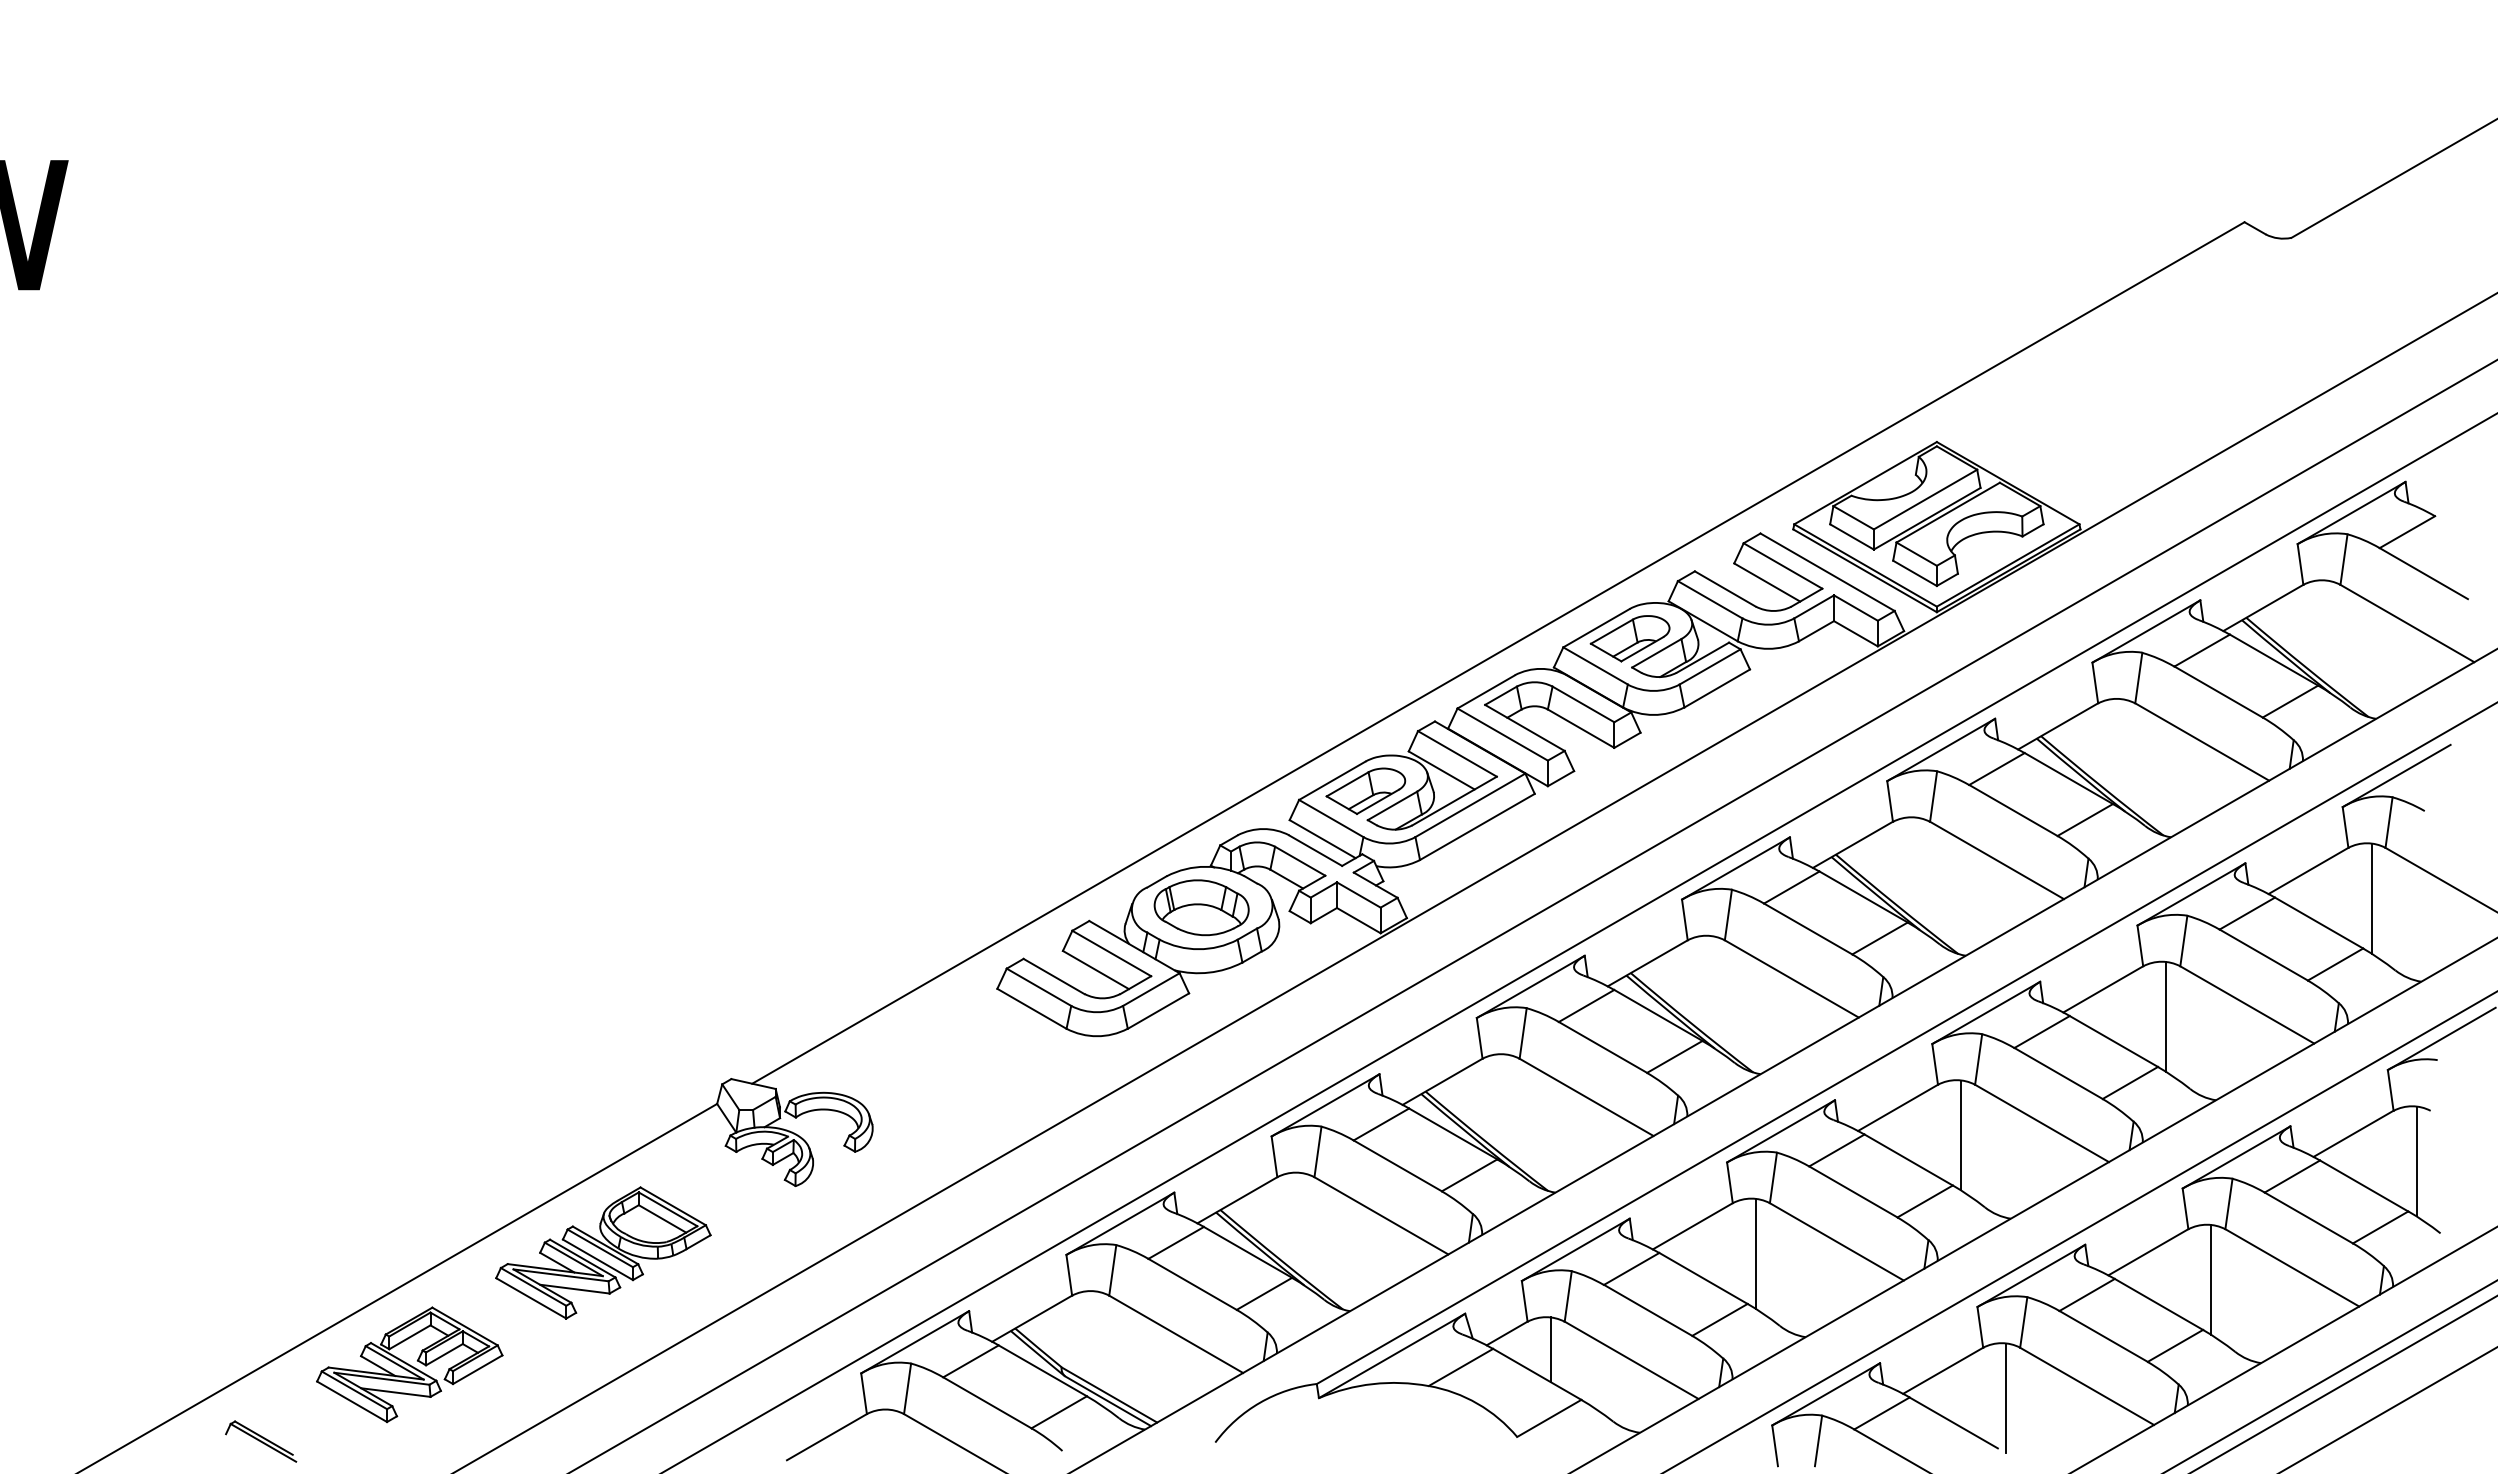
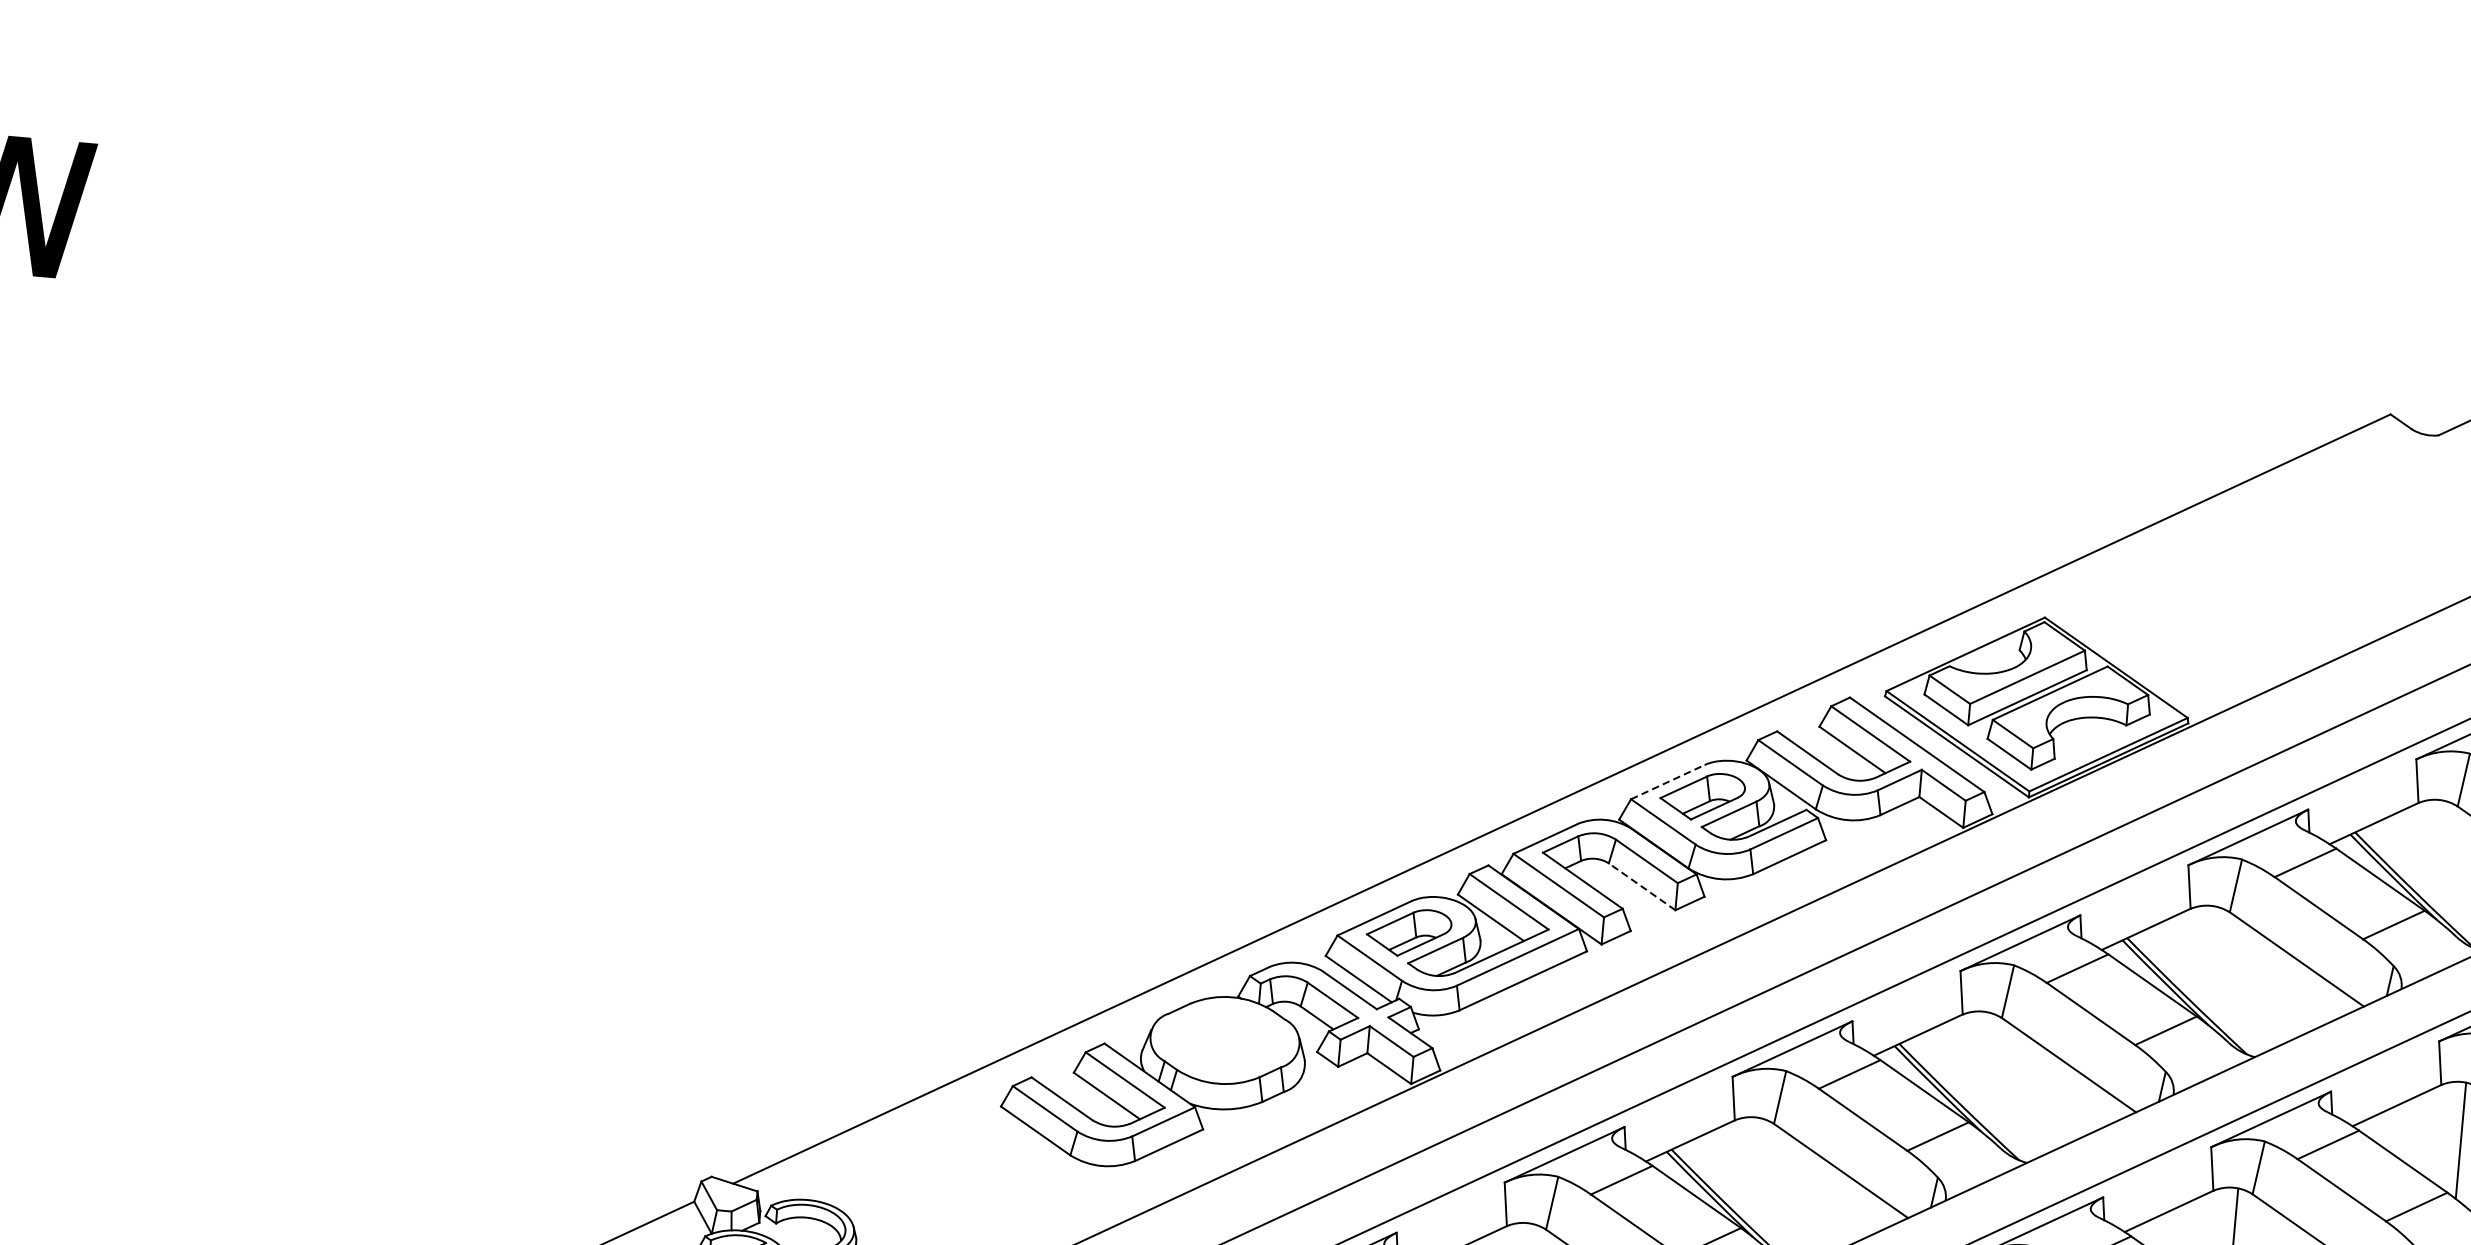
line: (1596, 628) -> (1667, 782), solid -> dashed
line: (1580, 728) -> (1641, 886), solid -> dashed
part: (1201, 907) -> (1224, 1039), removed

